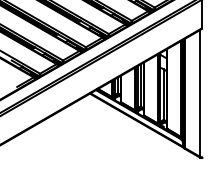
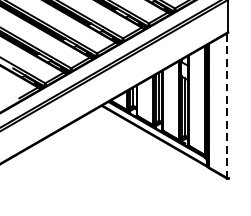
line: (200, 93) -> (226, 105), solid -> dashed

